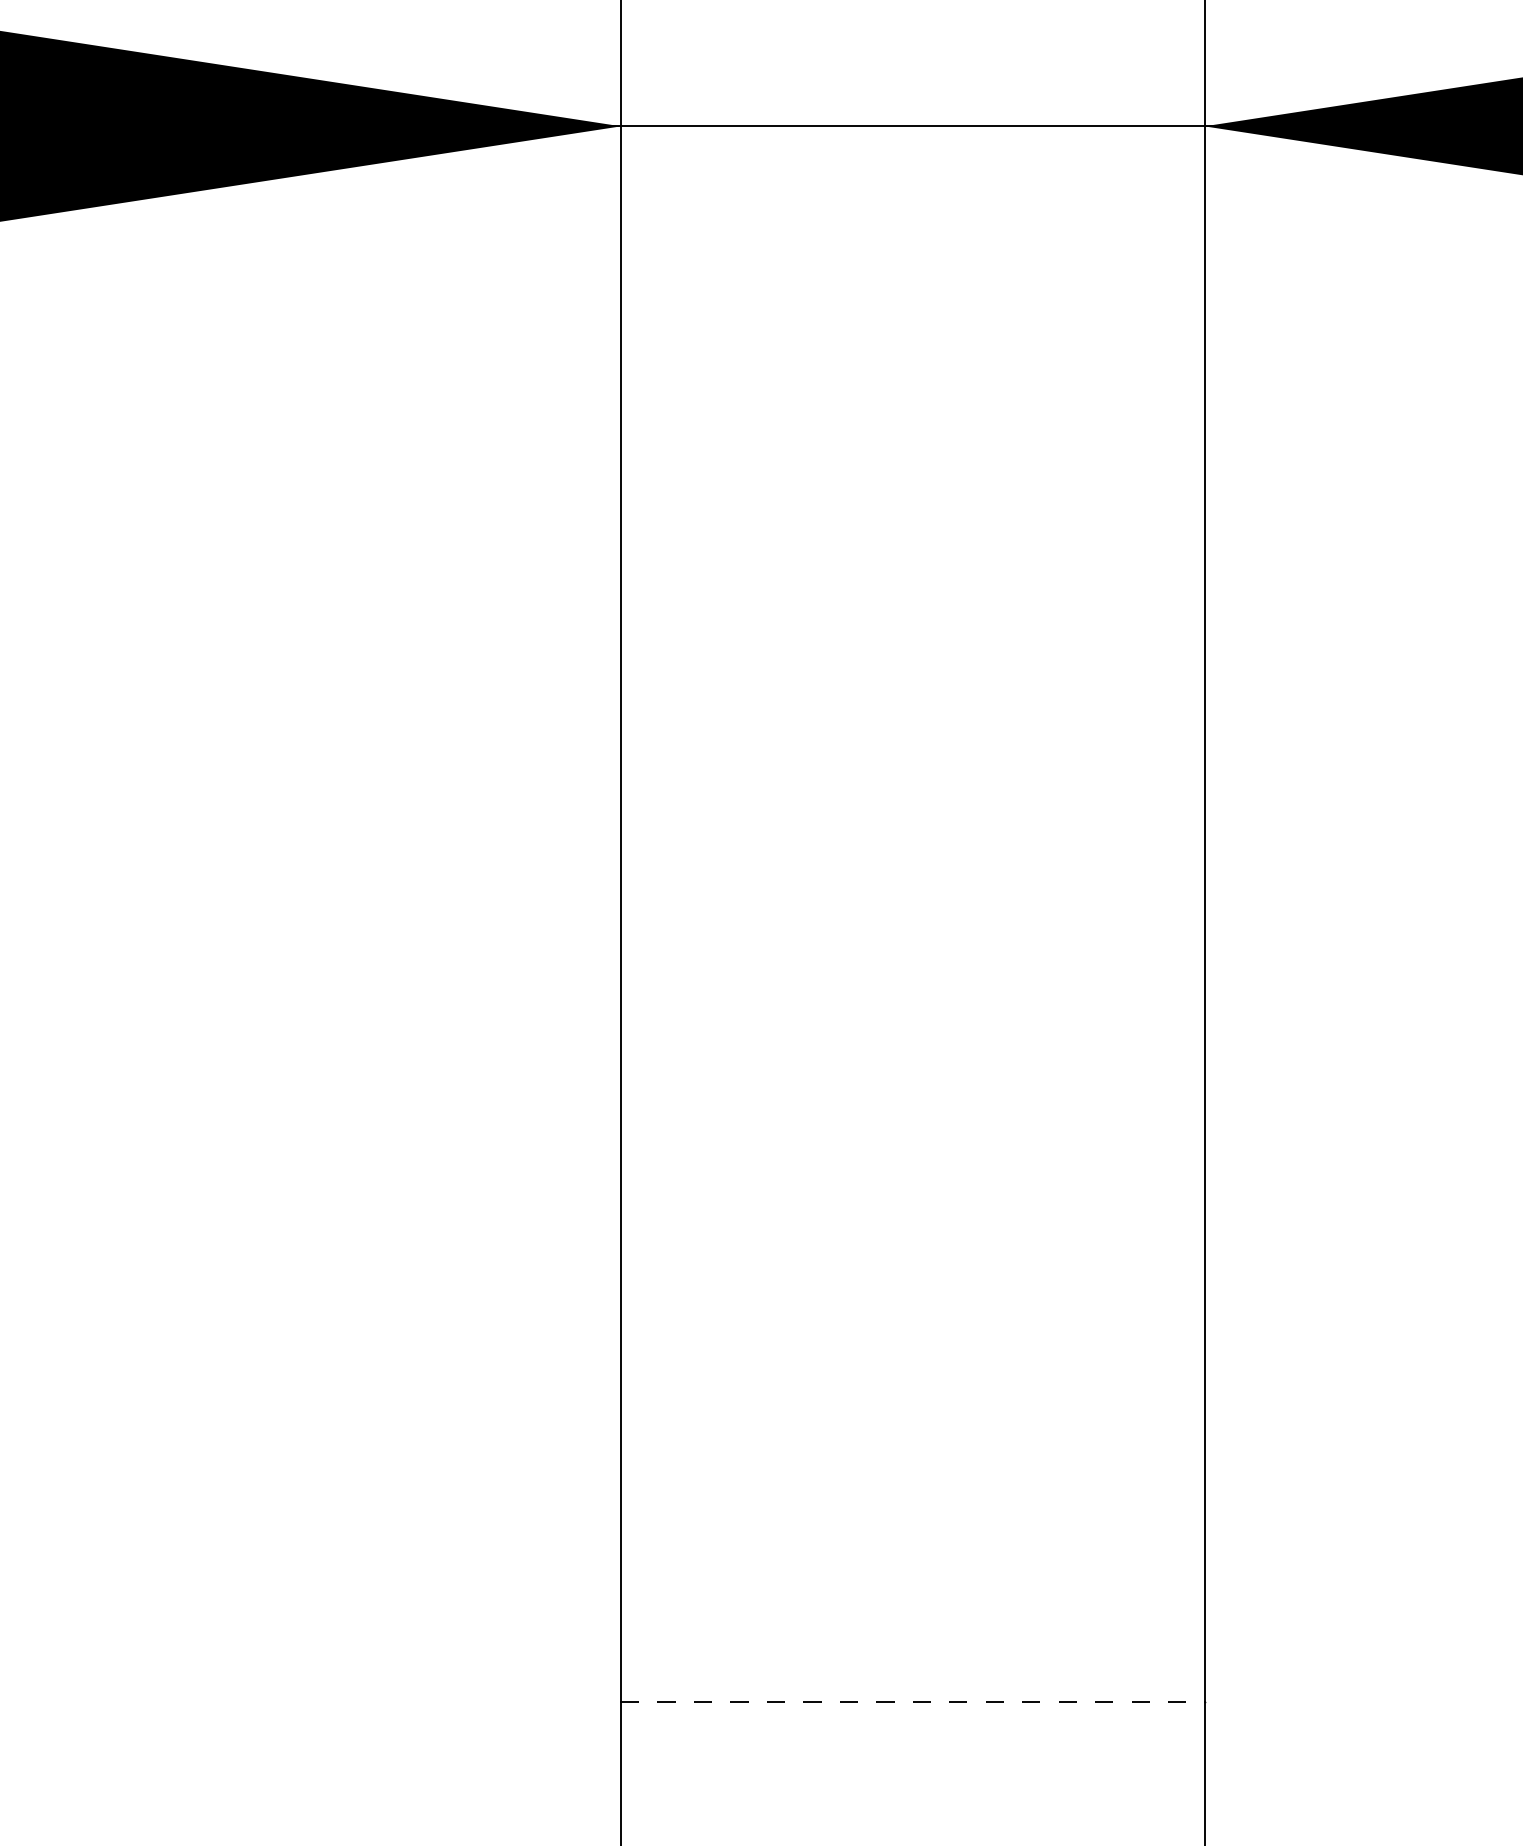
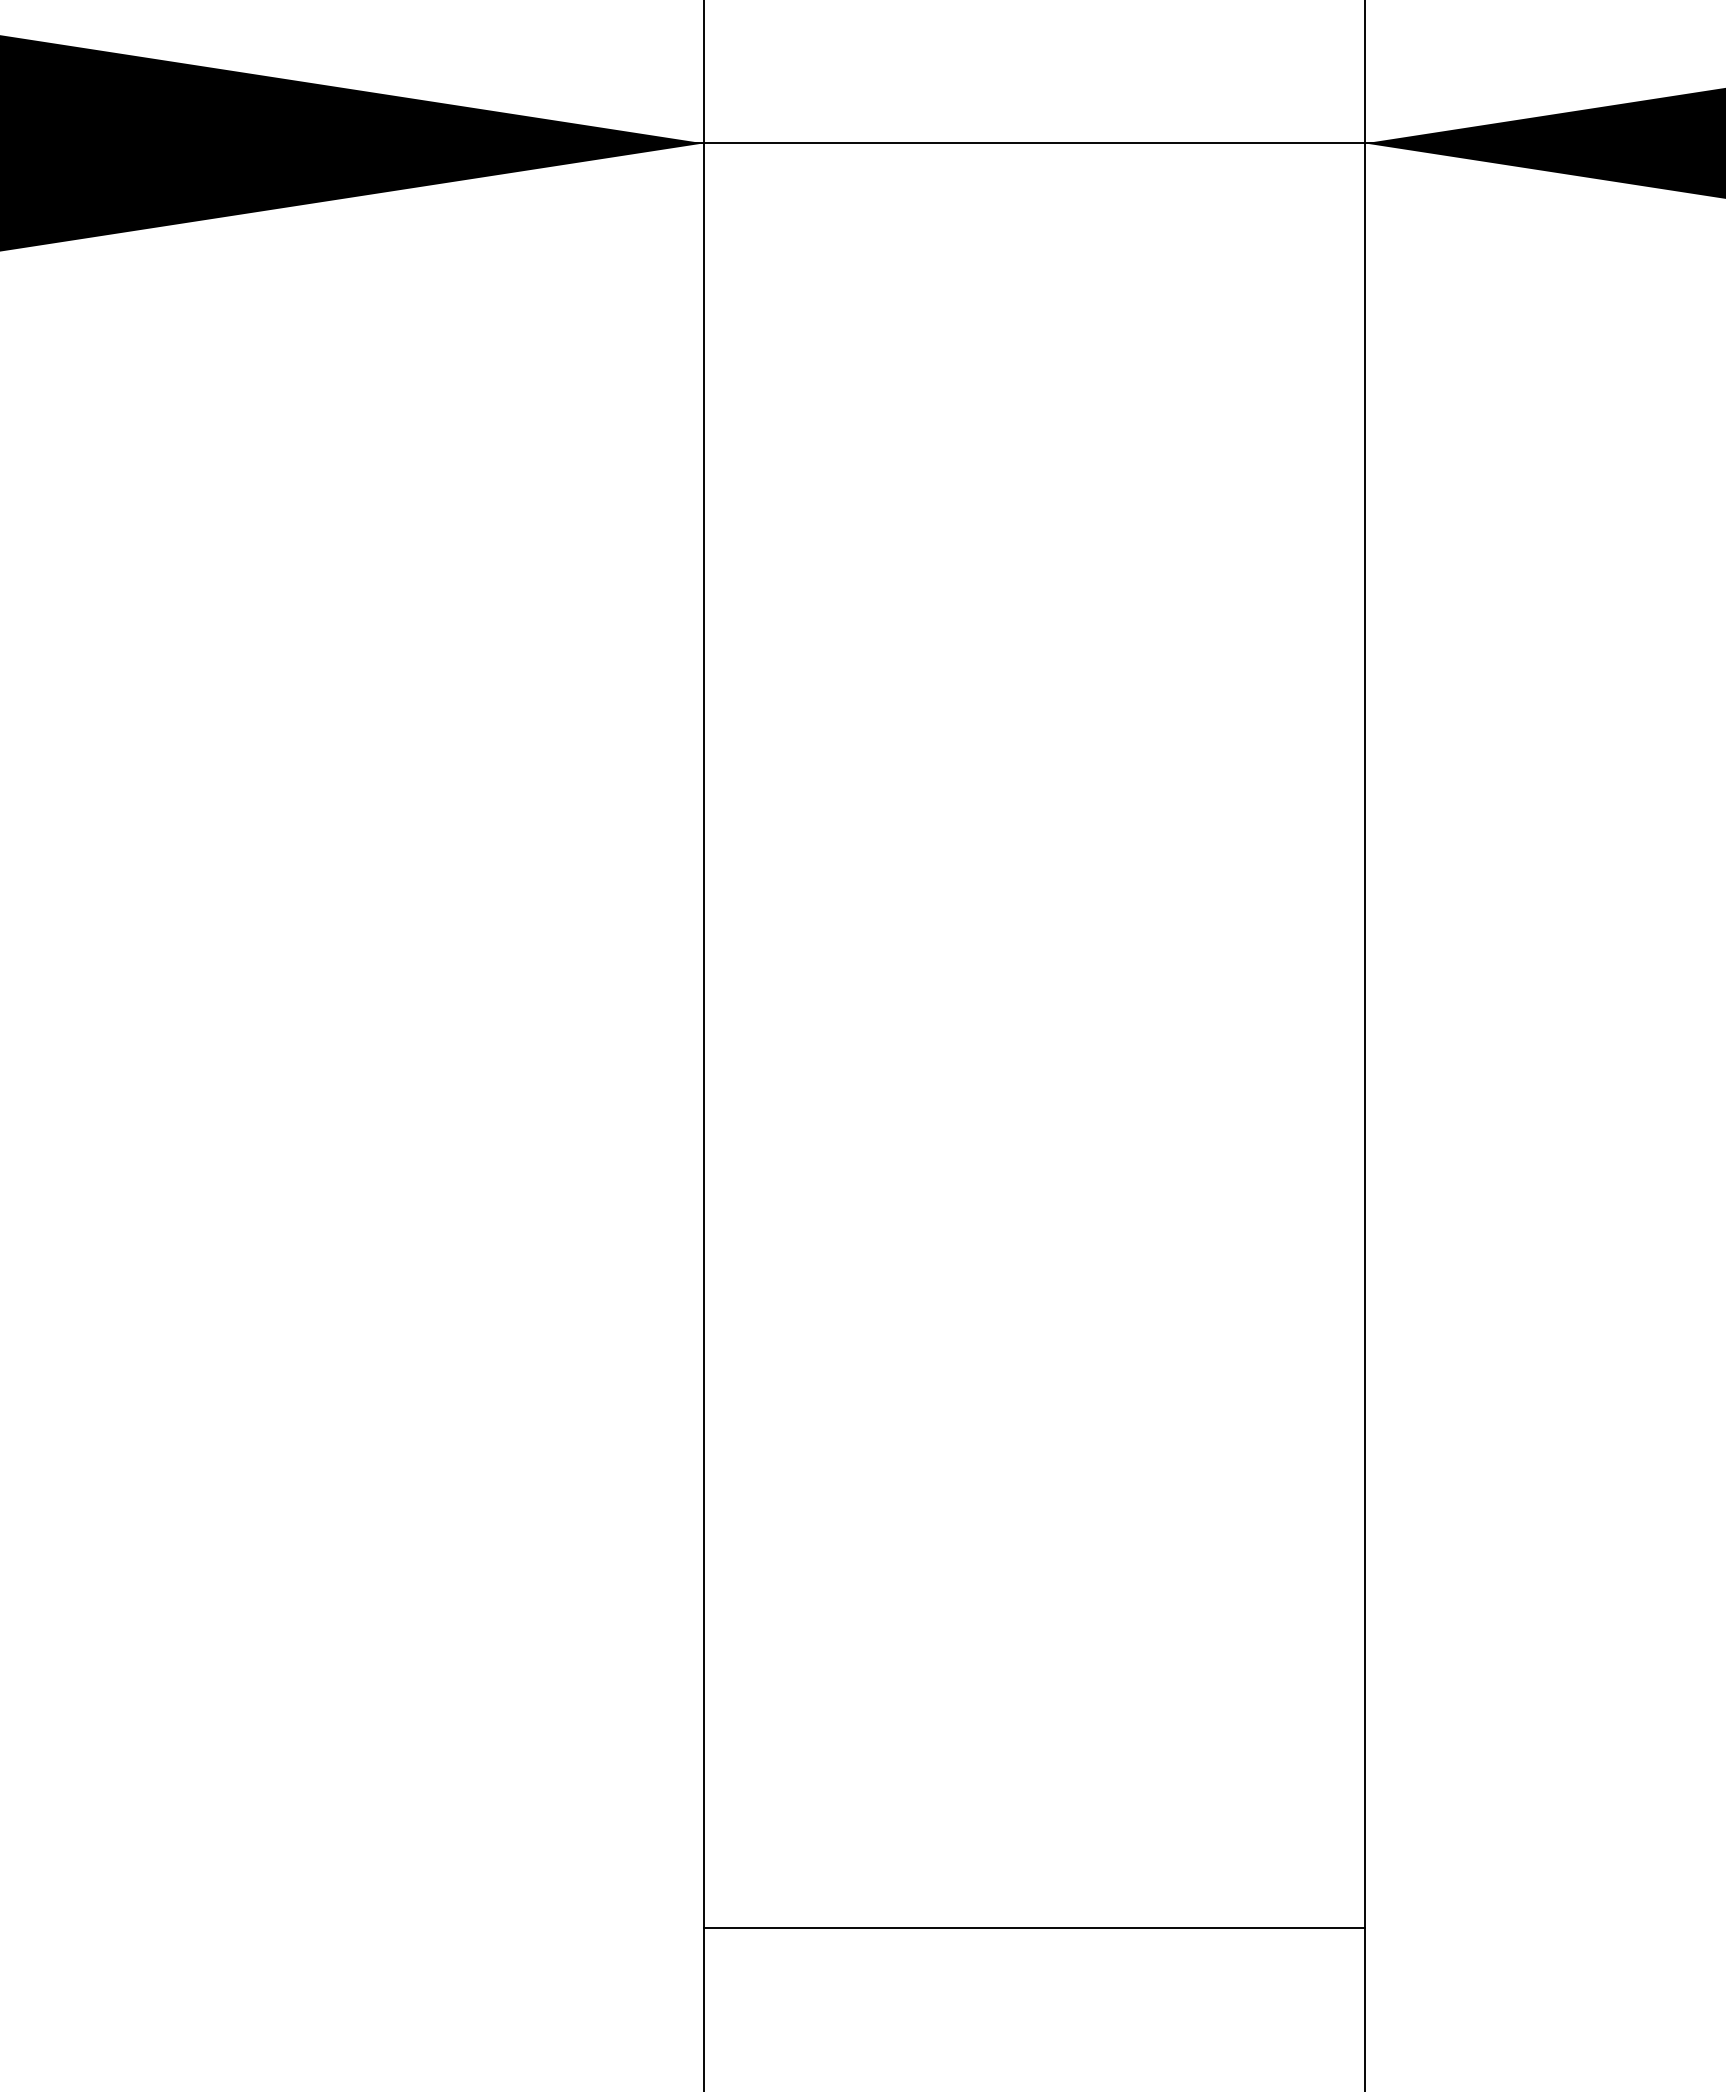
line: (912, 1701) -> (1034, 1928), dashed -> solid

